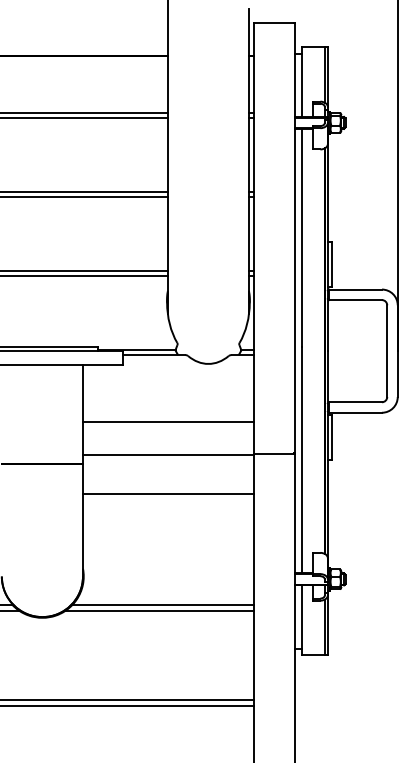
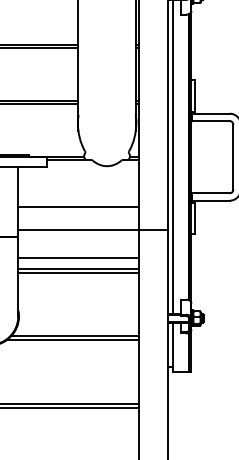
line: (168, 509) -> (78, 269), added
line: (168, 515) -> (78, 273), added

